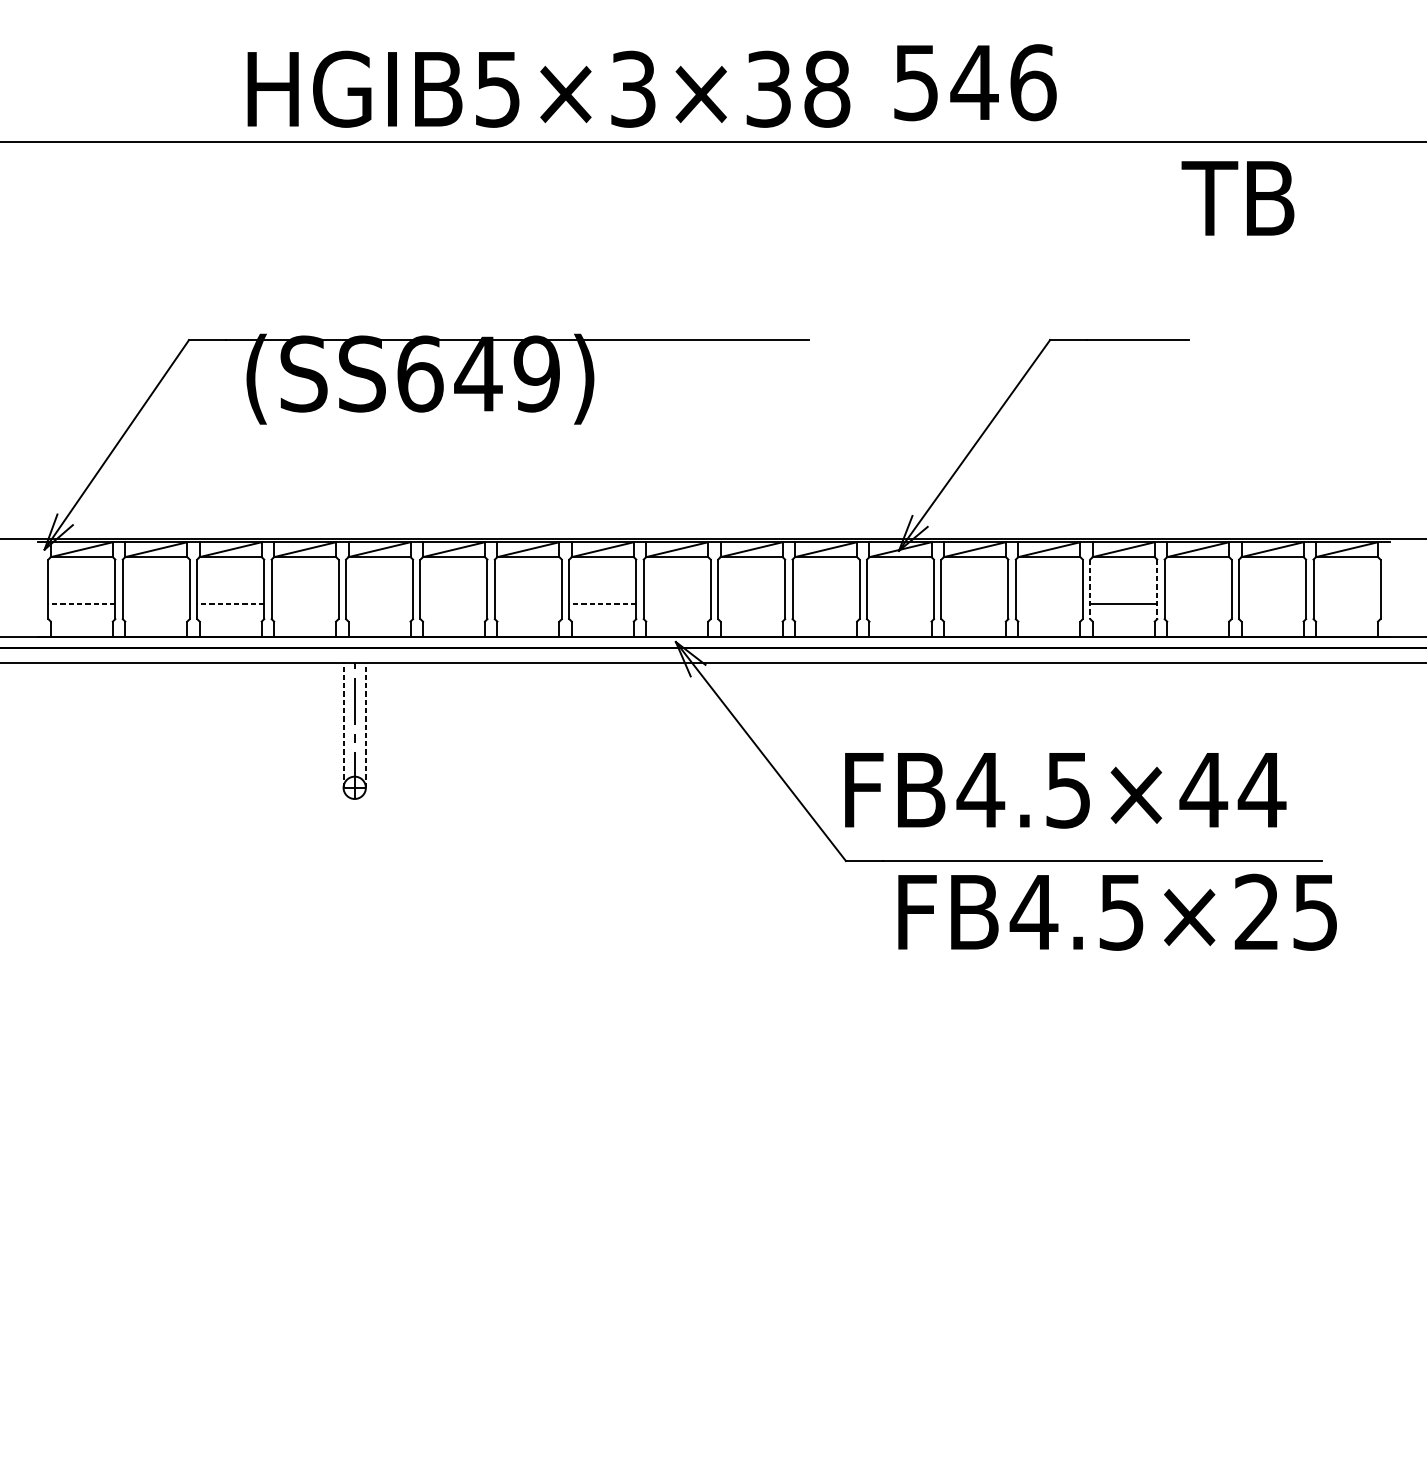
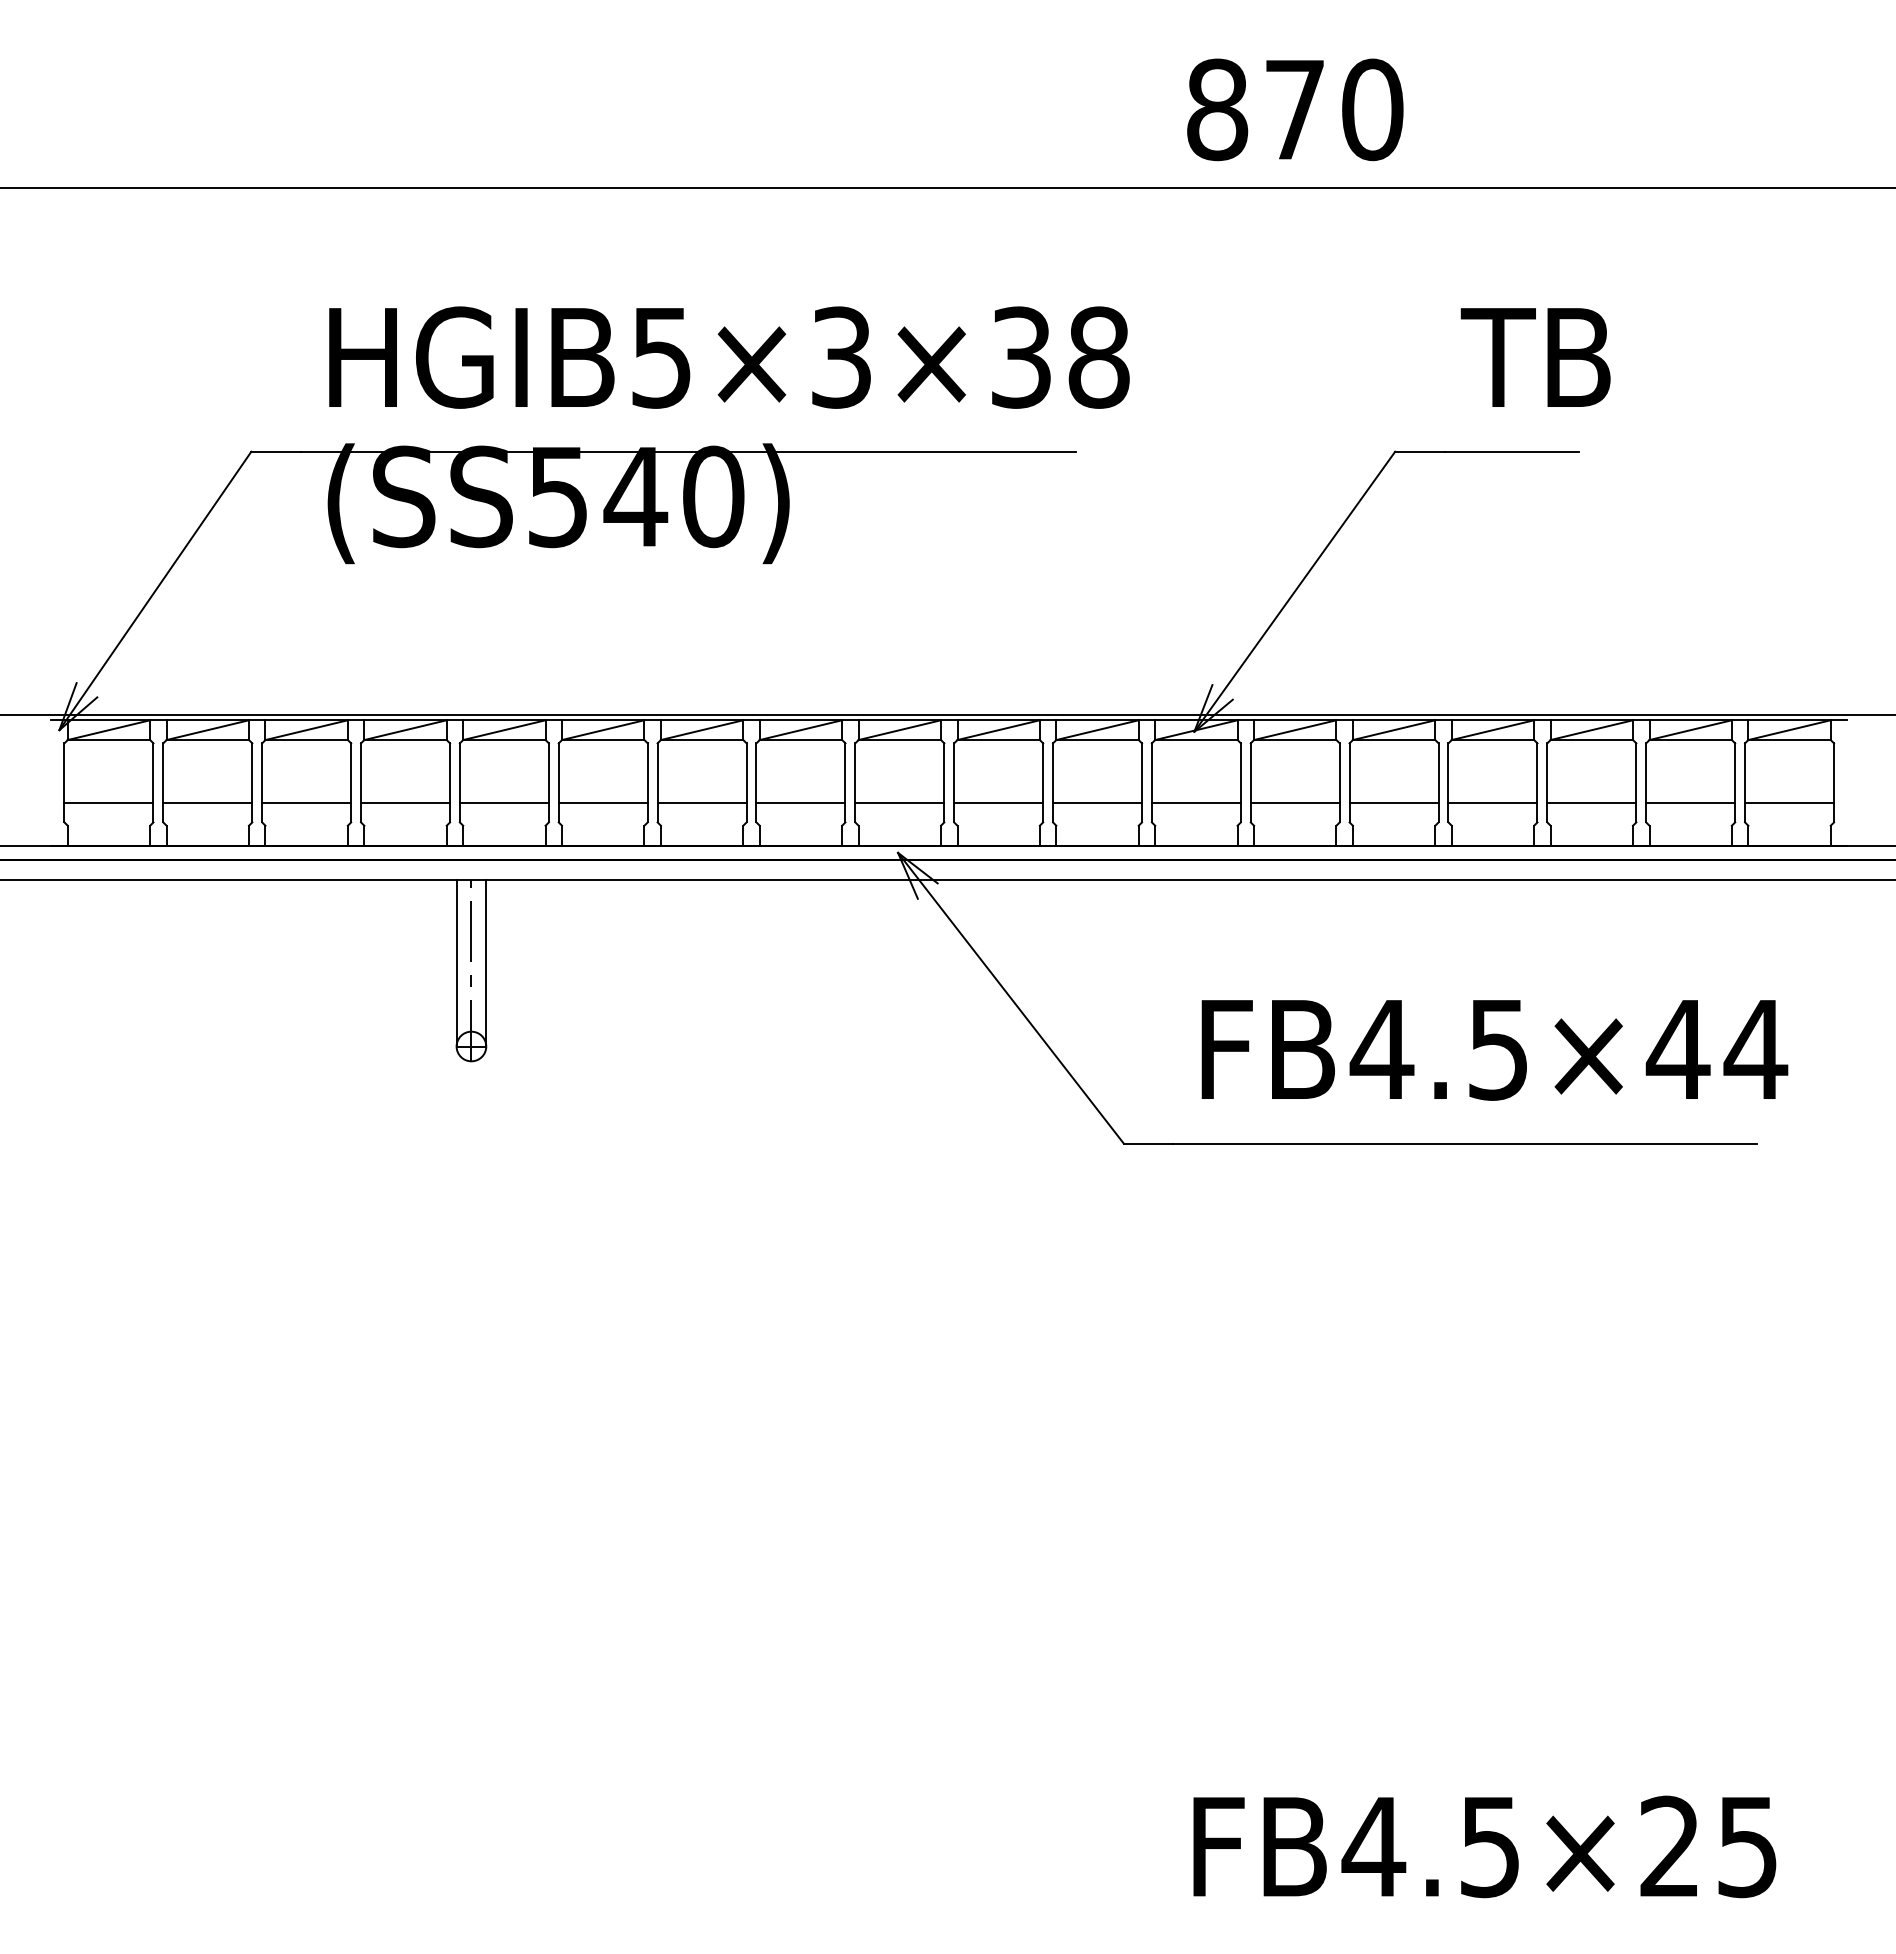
text: (975, 82) -> (1295, 109), 546 -> 870
text: (549, 89) -> (729, 357), moved
text: (1237, 198) -> (1535, 357), moved
text: (479, 373) -> (636, 496), (SS649) -> (SS540)
line: (1090, 589) -> (1448, 782), dashed -> solid
line: (1157, 589) -> (1537, 782), dashed -> solid
line: (81, 604) -> (108, 802), dashed -> solid
line: (156, 604) -> (207, 802), added
line: (230, 604) -> (306, 802), dashed -> solid
line: (305, 604) -> (405, 802), added
line: (378, 604) -> (503, 802), added
line: (453, 604) -> (602, 802), added
line: (527, 604) -> (701, 802), added
line: (602, 604) -> (800, 802), dashed -> solid
line: (676, 604) -> (899, 802), added
line: (751, 604) -> (998, 802), added
line: (826, 604) -> (1097, 802), added
line: (899, 604) -> (1195, 802), added
line: (974, 604) -> (1294, 802), added
line: (1048, 604) -> (1393, 802), added
line: (1197, 604) -> (1591, 802), added
line: (1272, 604) -> (1690, 802), added
line: (1346, 604) -> (1789, 802), added
line: (343, 724) -> (456, 962), dashed -> solid
line: (366, 724) -> (486, 962), dashed -> solid
text: (1065, 790) -> (1494, 1050), moved
text: (1117, 912) -> (1484, 1846), moved

